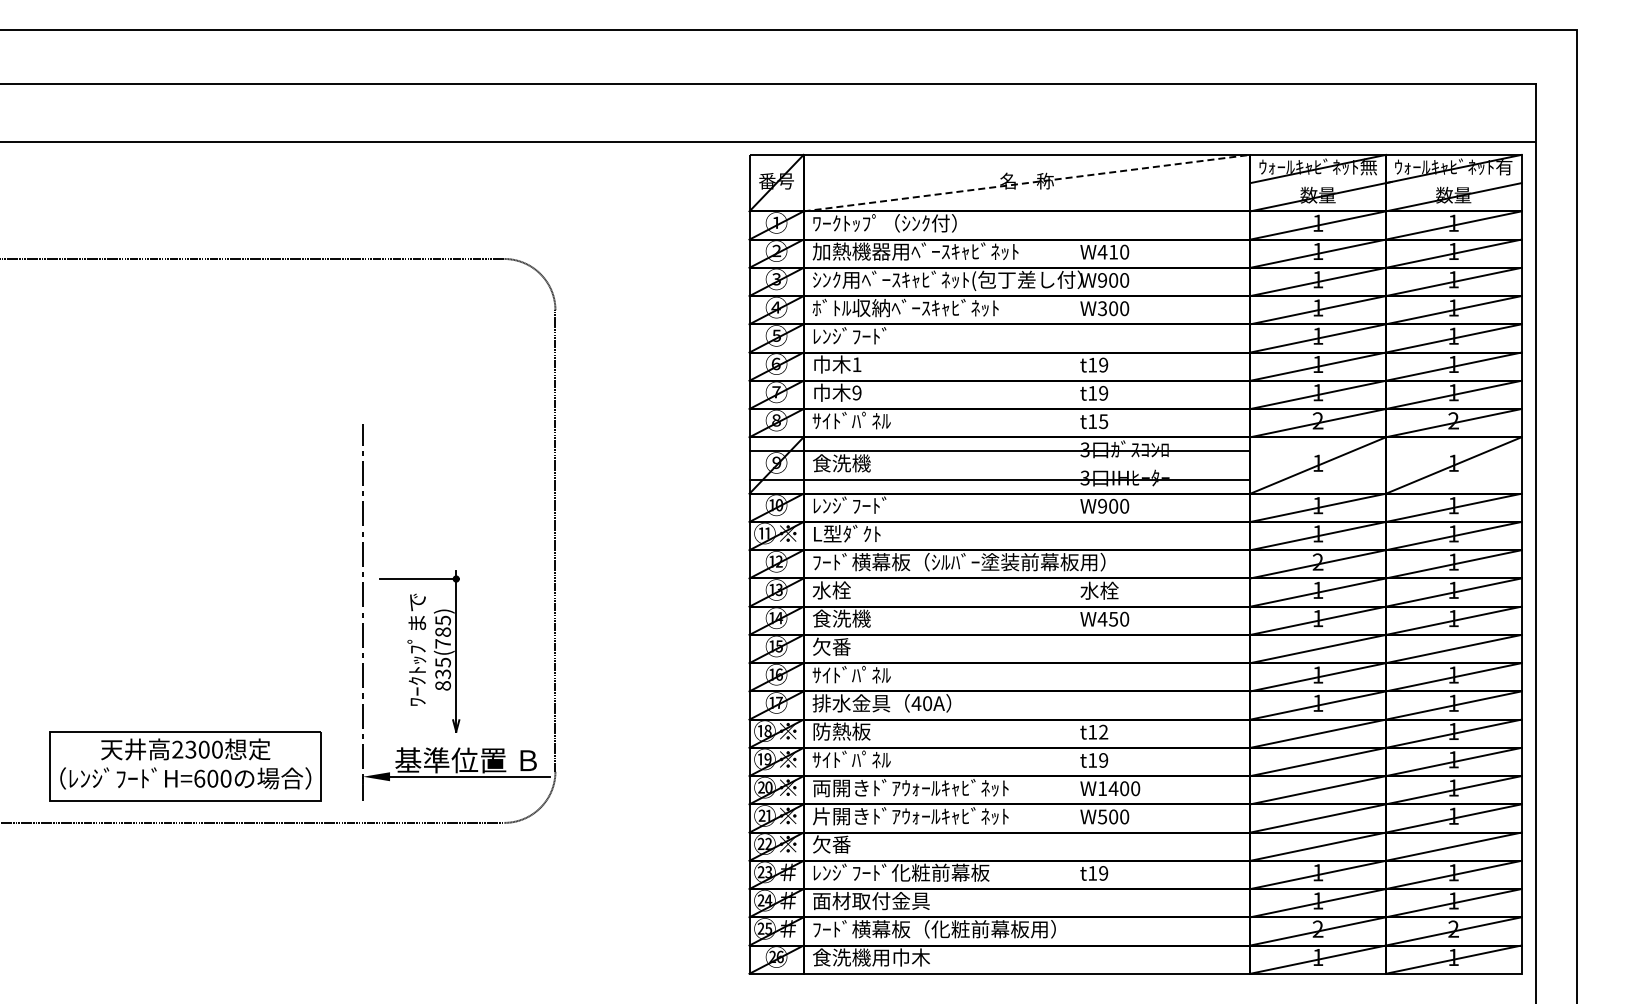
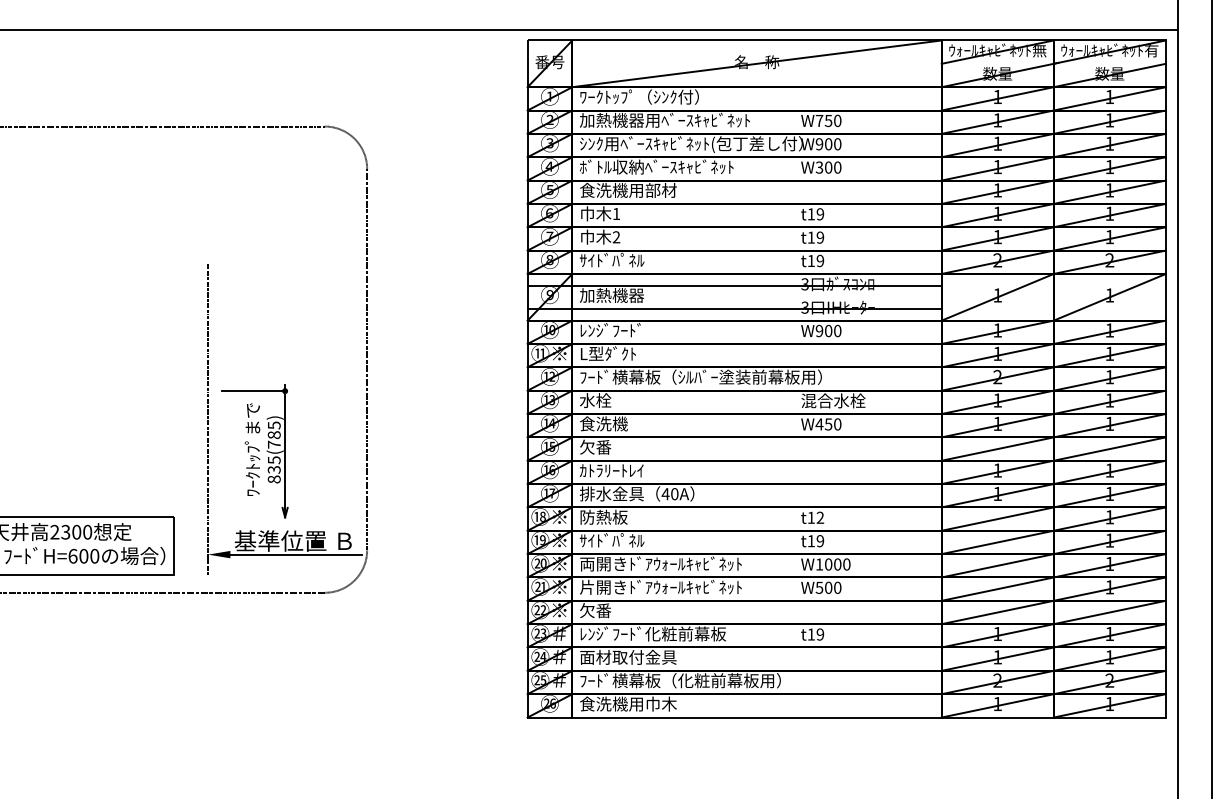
line: (1027, 183) -> (757, 64), dashed -> solid
text: (1107, 252) -> (823, 121), W410 -> W750
text: (871, 336) -> (628, 190), ﾚﾝｼﾞﾌｰﾄﾞ -> 食洗機用部材
text: (856, 393) -> (616, 237), 9 -> 2
text: (1103, 421) -> (820, 260), t15 -> t19
text: (851, 463) -> (611, 295), 食洗機 -> 加熱機器
text: (1119, 590) -> (833, 400), 水栓 -> 混合水栓
text: (851, 674) -> (611, 470), ｻｲﾄﾞﾊﾟﾈﾙ -> ｶﾄﾗﾘｰﾄﾚｲ
text: (1113, 788) -> (828, 564), W1400 -> W1000

